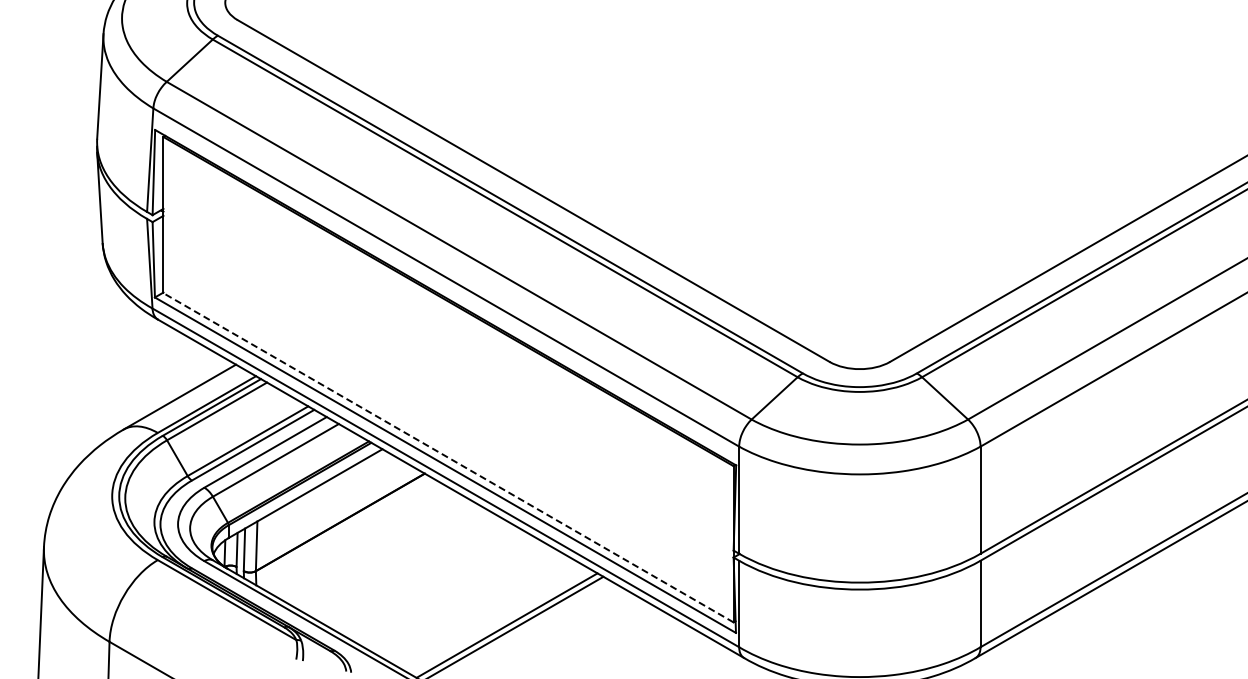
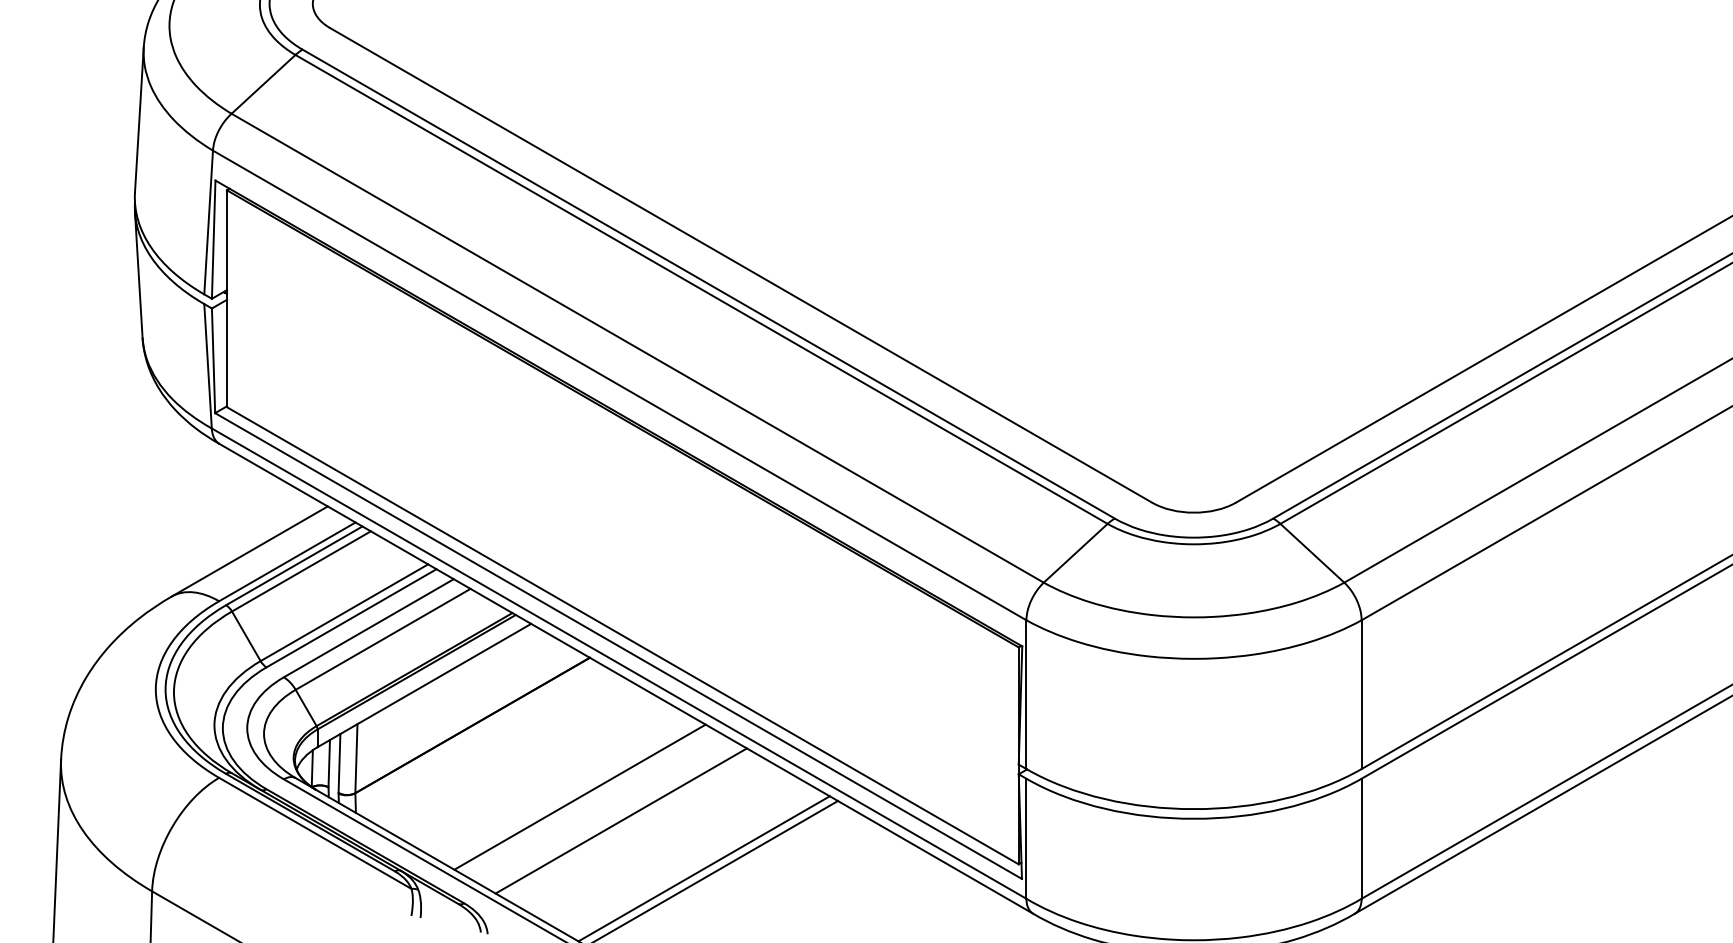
line: (448, 457) -> (622, 635), dashed -> solid
line: (417, 573) -> (579, 796), added
line: (446, 590) -> (620, 820), added

